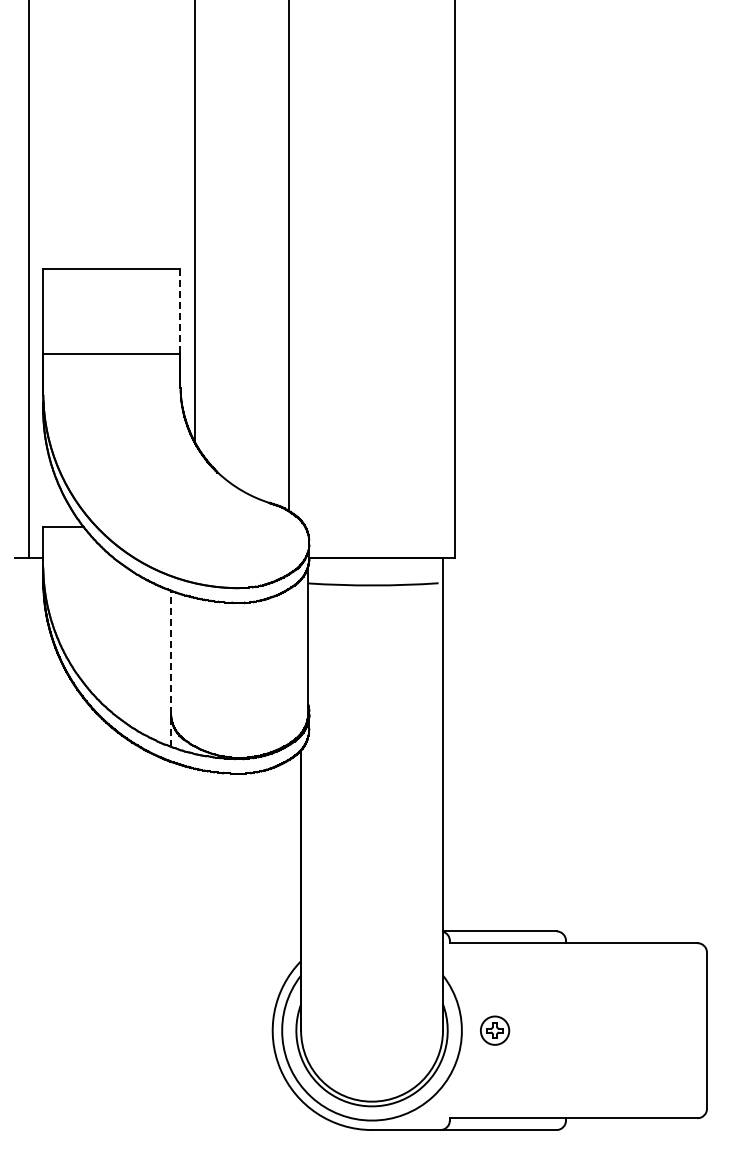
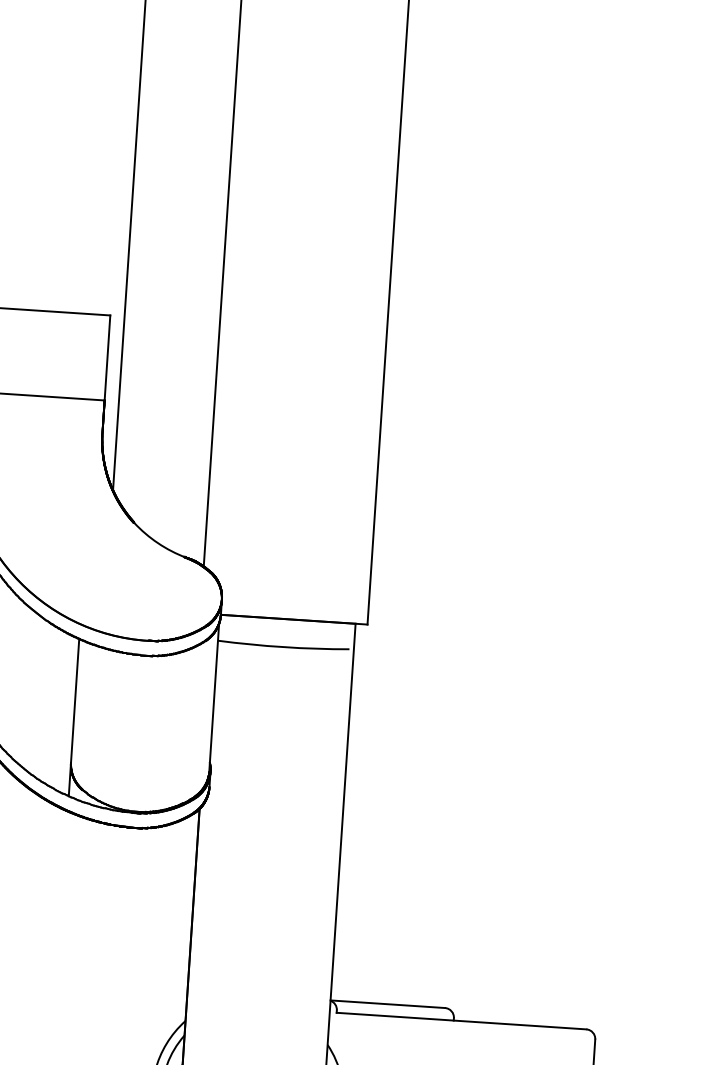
line: (180, 313) -> (107, 360), dashed -> solid
line: (171, 668) -> (74, 717), dashed -> solid

